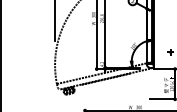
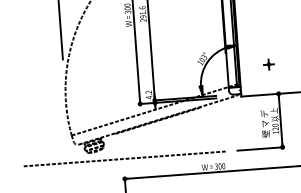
line: (85, 99) -> (124, 159), added

